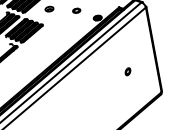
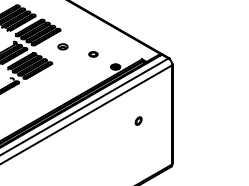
part: (127, 71) -> (138, 120), moved

